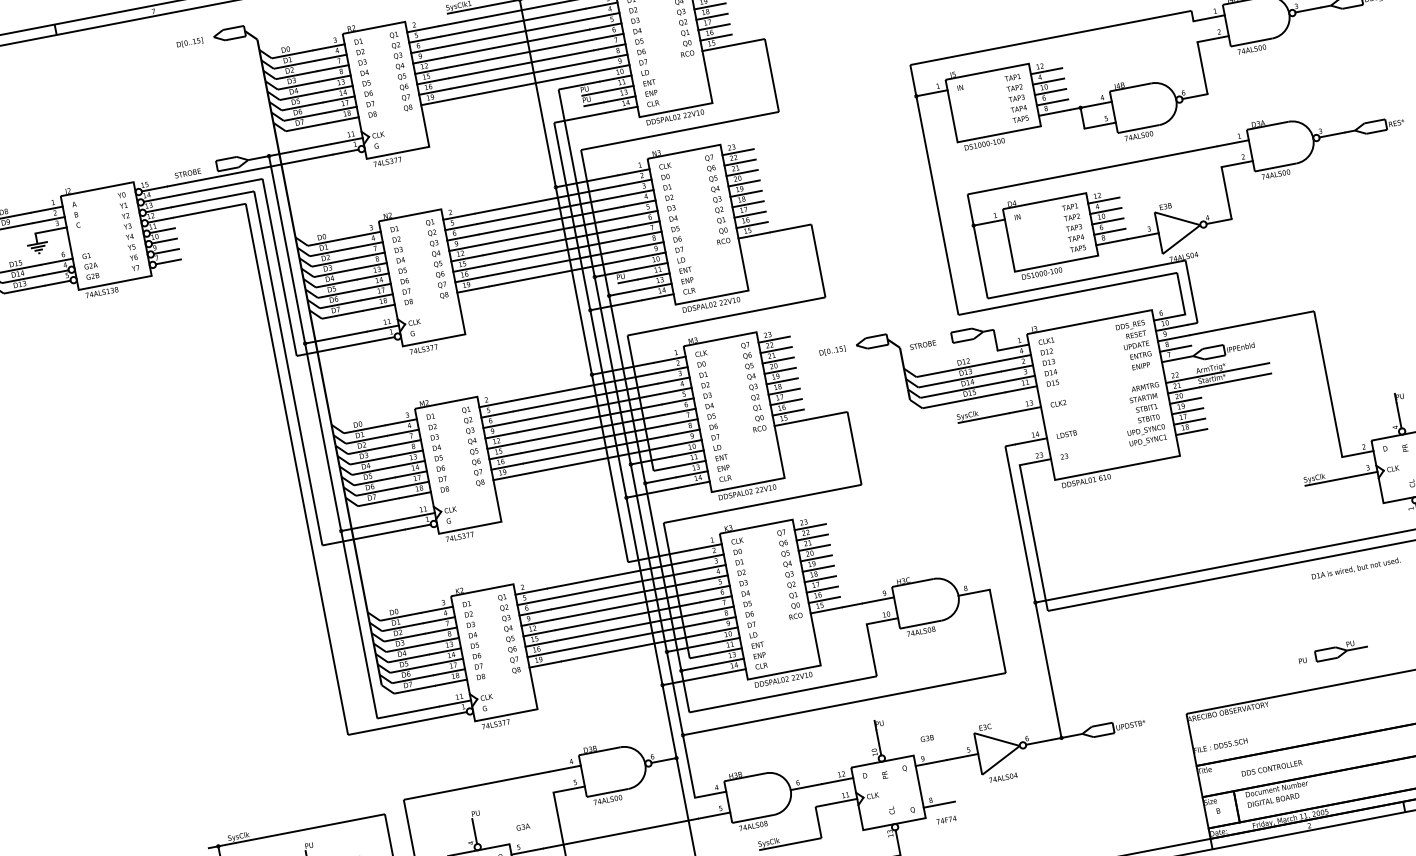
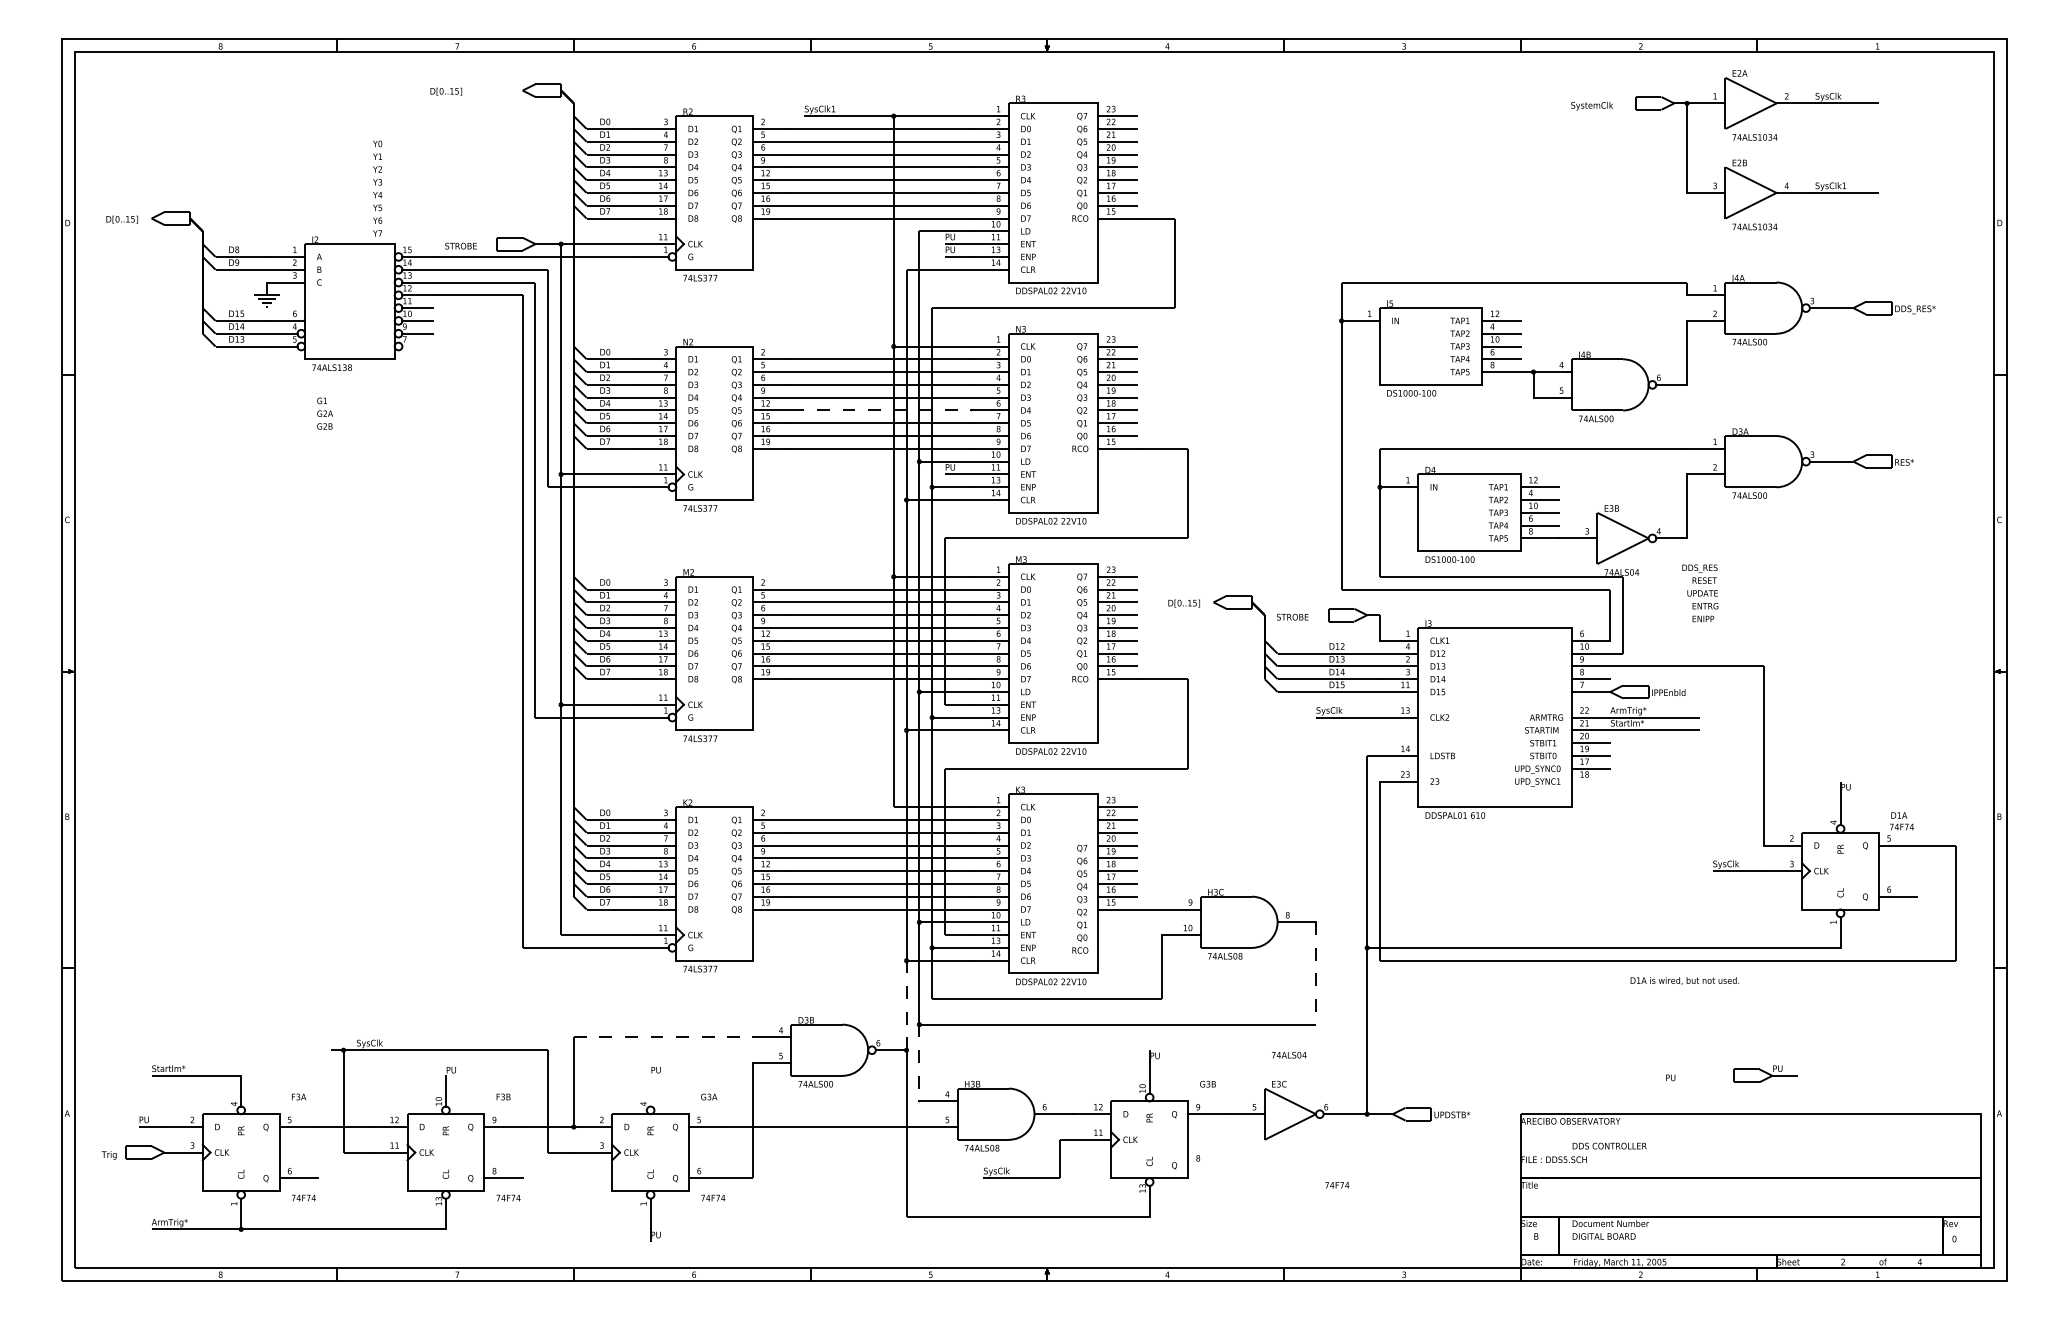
text: (190, 42) -> (446, 91), moved
text: (128, 231) -> (377, 188), moved
line: (555, 241) -> (880, 410), solid -> dashed
line: (168, 261) -> (417, 346), removed
text: (90, 265) -> (324, 413), moved
text: (1134, 345) -> (1700, 593), moved
line: (1191, 432) -> (1590, 781), removed
text: (1355, 568) -> (1684, 980), moved
text: (787, 573) -> (1080, 898), moved
line: (997, 631) -> (1315, 973), solid -> dashed
part: (1341, 649) -> (1765, 1073), moved
line: (669, 721) -> (906, 1005), solid -> dashed
line: (689, 766) -> (919, 1063), solid -> dashed
text: (1271, 767) -> (1609, 1145), moved
text: (1003, 777) -> (1289, 1054), moved
line: (476, 785) -> (663, 1037), solid -> dashed
line: (939, 804) -> (1207, 1165), removed
text: (946, 820) -> (1337, 1185), moved
line: (474, 830) -> (650, 1090), removed

